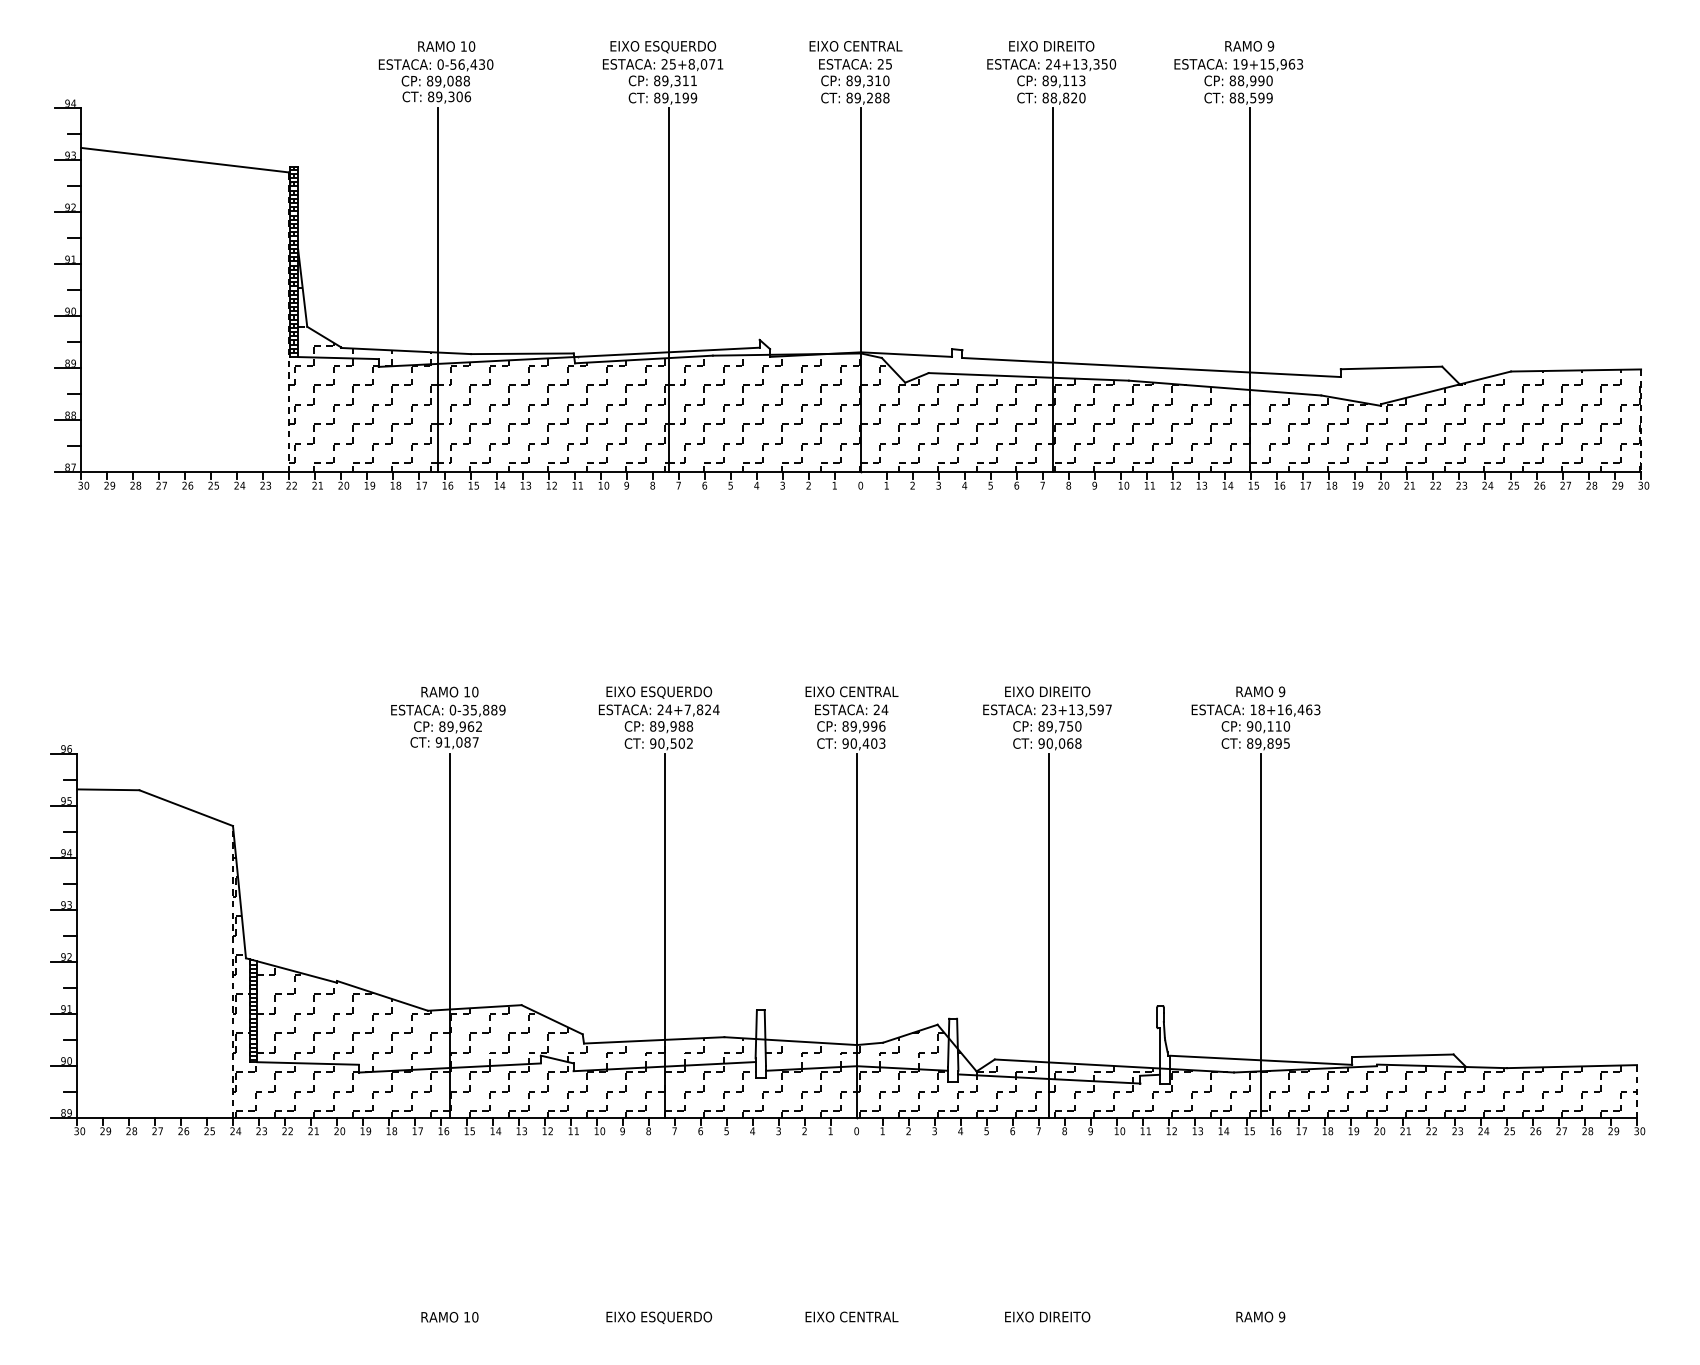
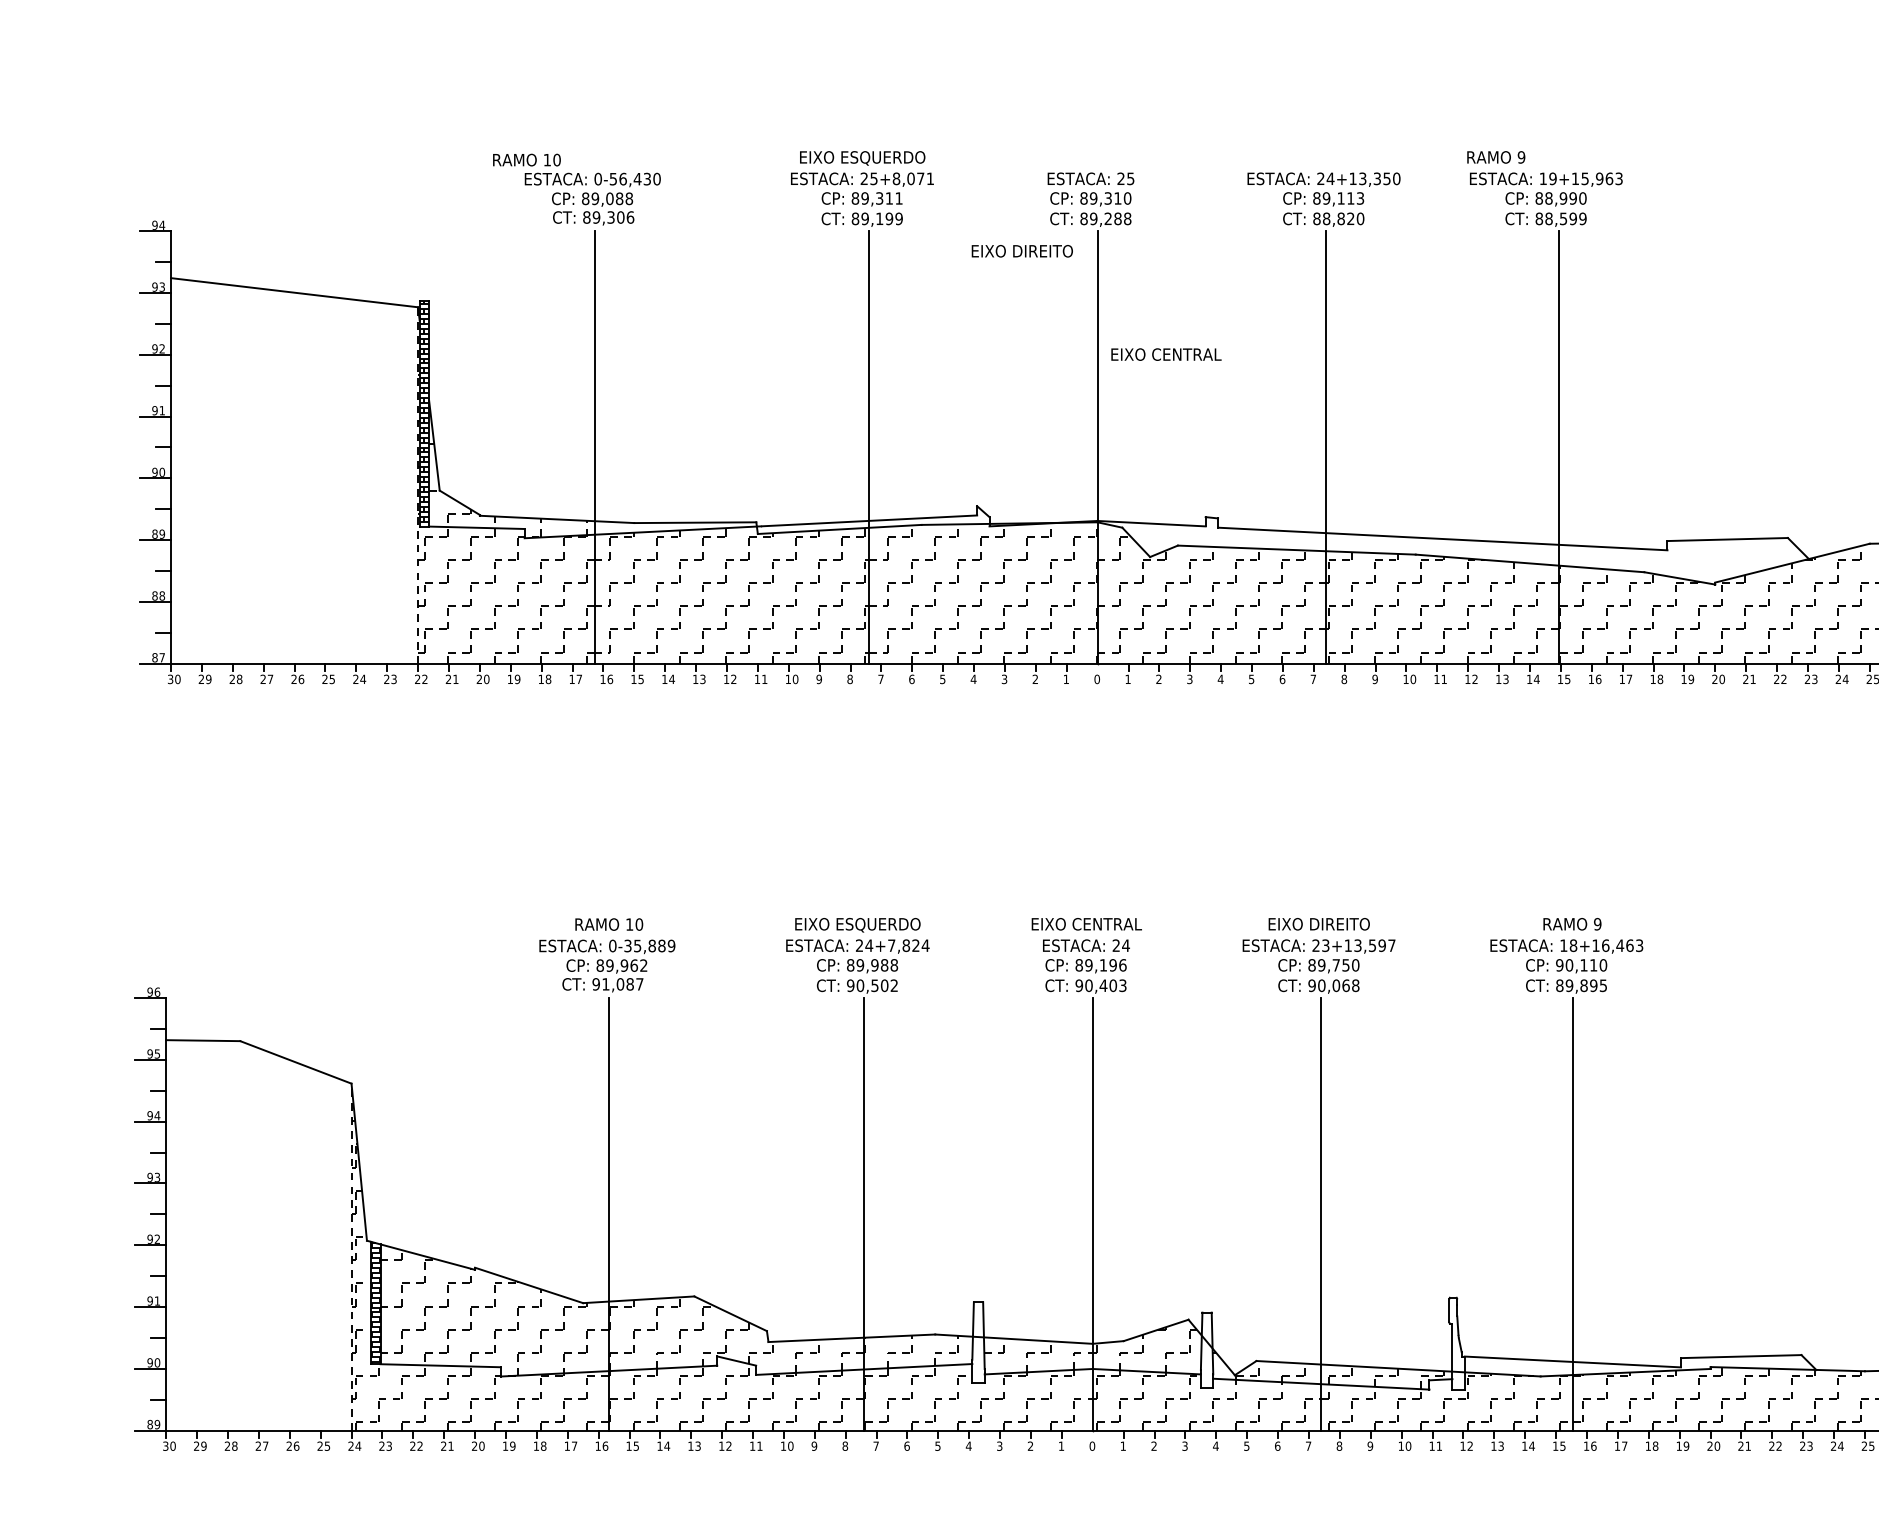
text: (446, 46) -> (526, 160), moved
text: (855, 46) -> (1165, 354), moved
text: (1051, 46) -> (1022, 251), moved
text: (1249, 46) -> (1496, 157), moved
text: (865, 726) -> (1102, 965), 89,996 -> 89,196

